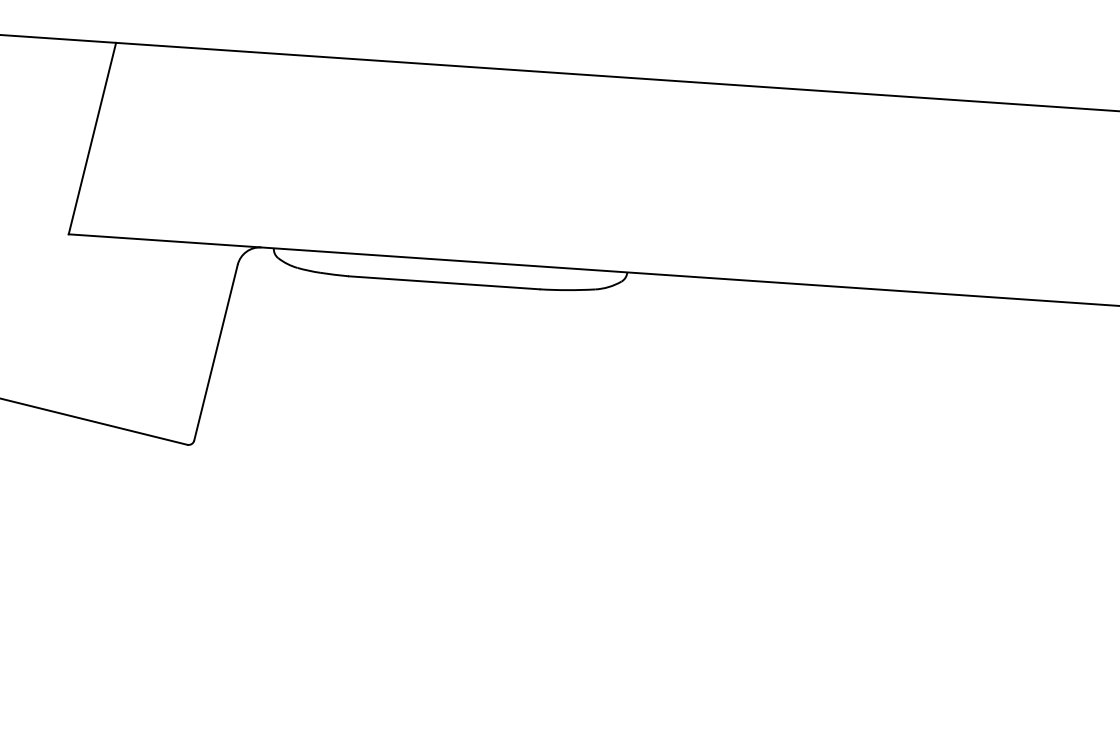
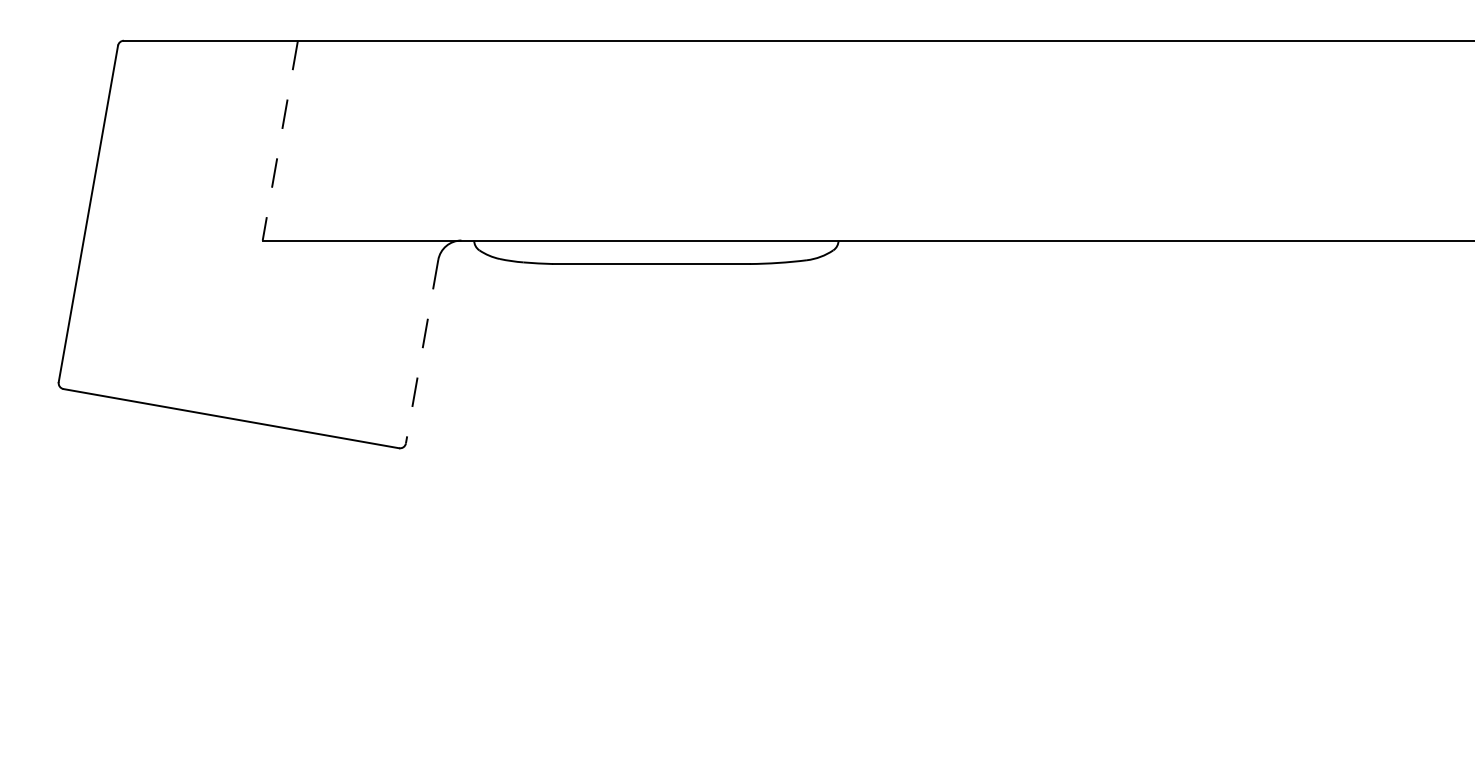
line: (92, 139) -> (280, 141), solid -> dashed
line: (216, 353) -> (422, 352), solid -> dashed

